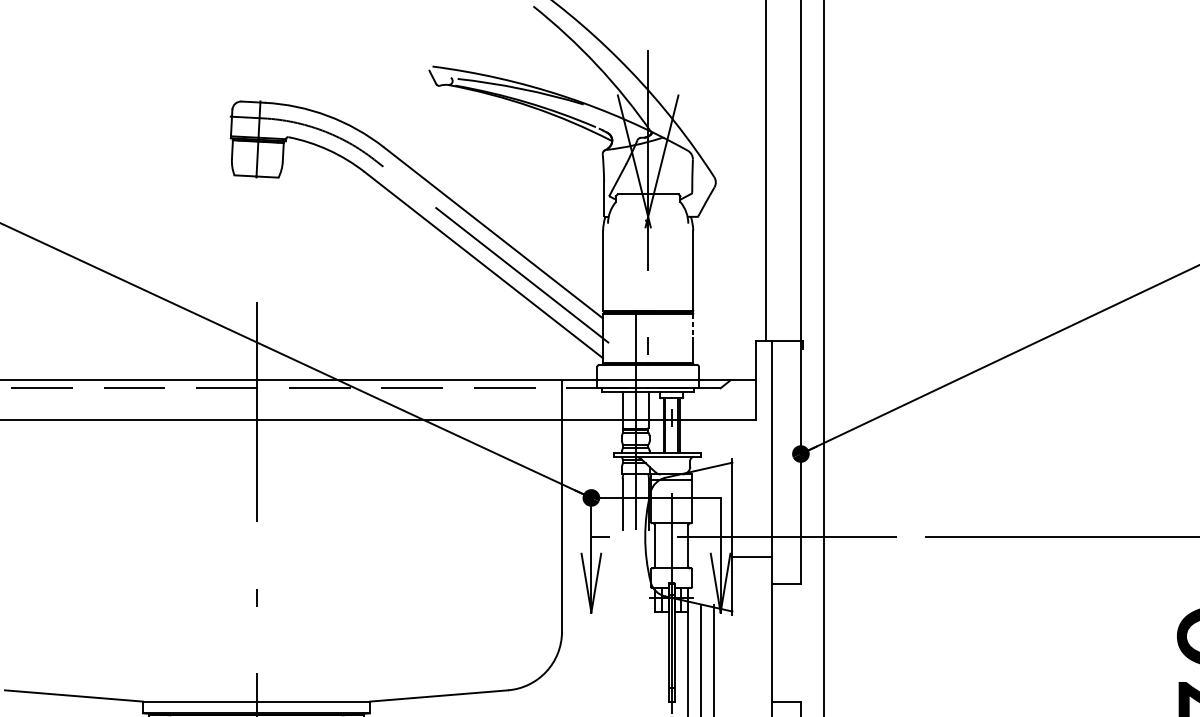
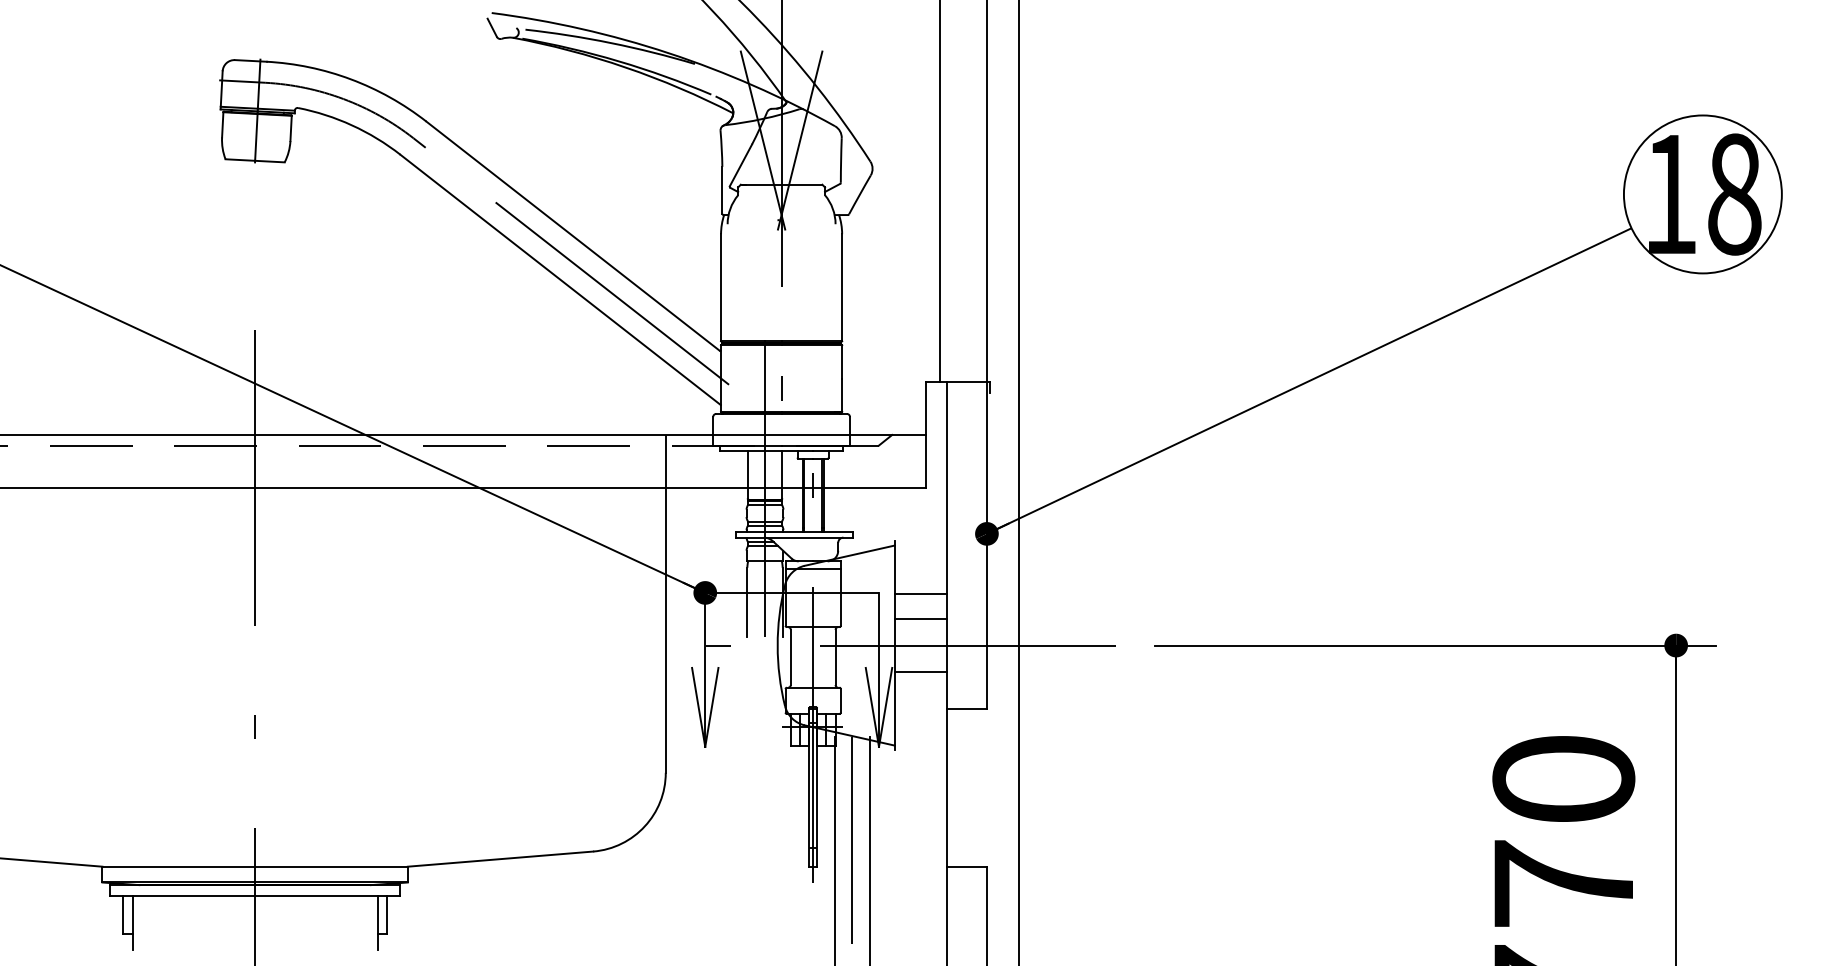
line: (693, 325) -> (842, 361), dashed -> solid
line: (751, 498) -> (920, 593), added
line: (751, 517) -> (920, 619), added

